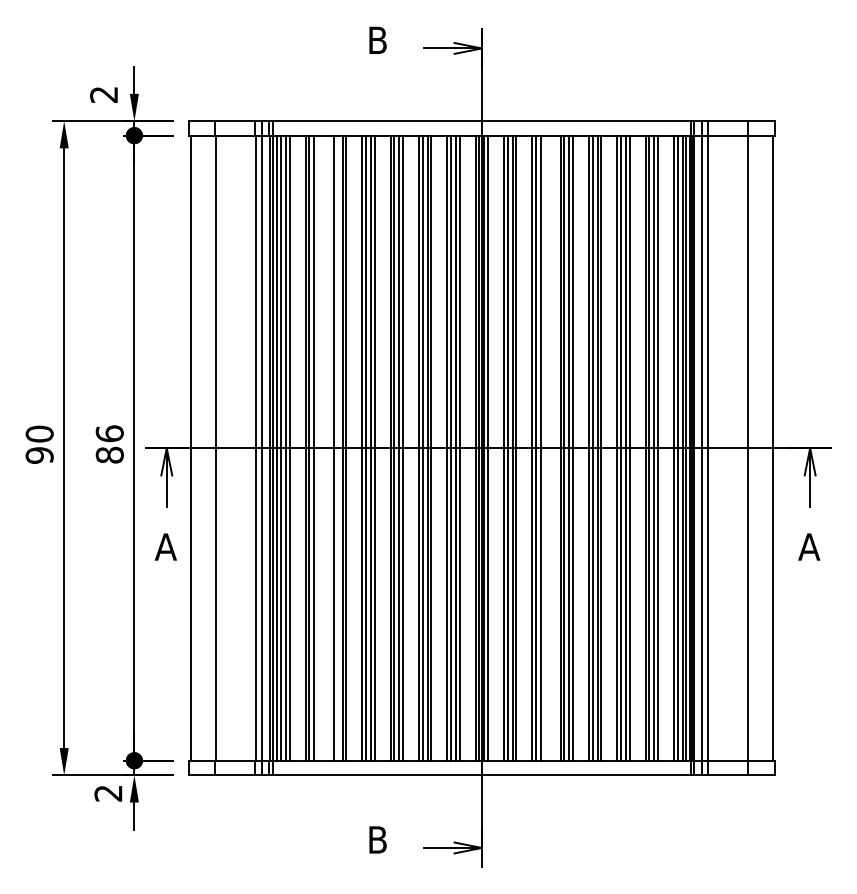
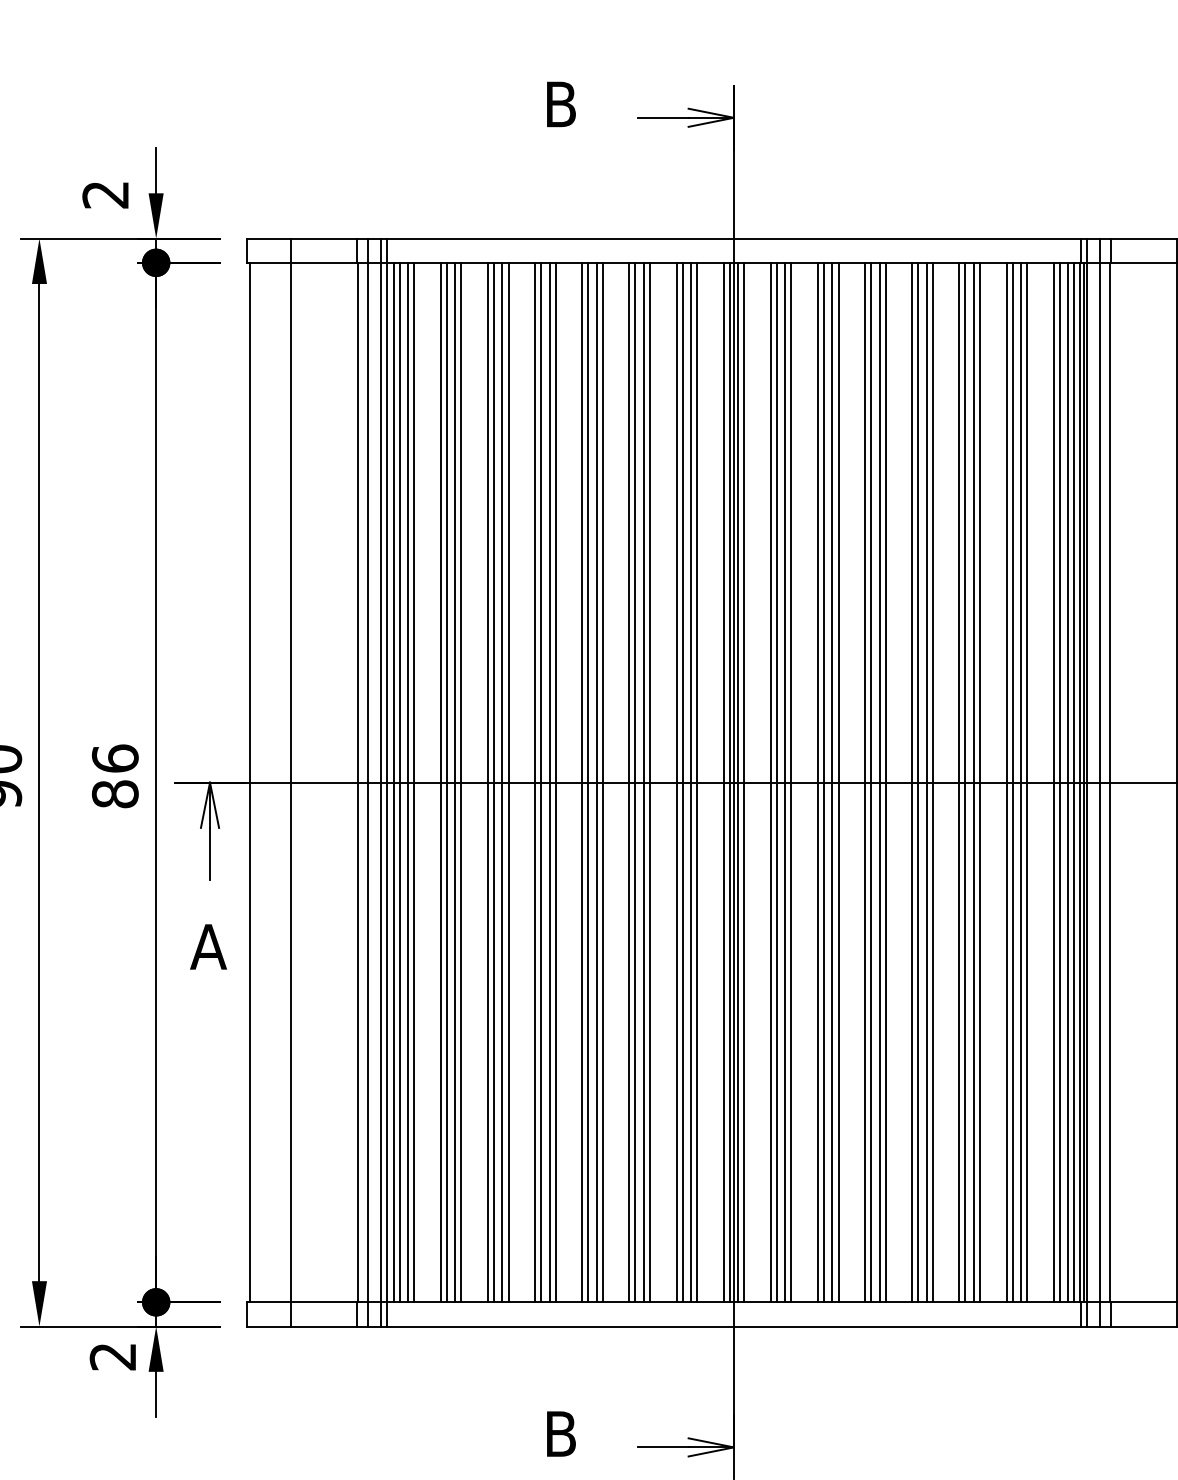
line: (317, 447) -> (460, 781), added
line: (337, 447) -> (493, 781), added
line: (544, 447) -> (838, 781), added

